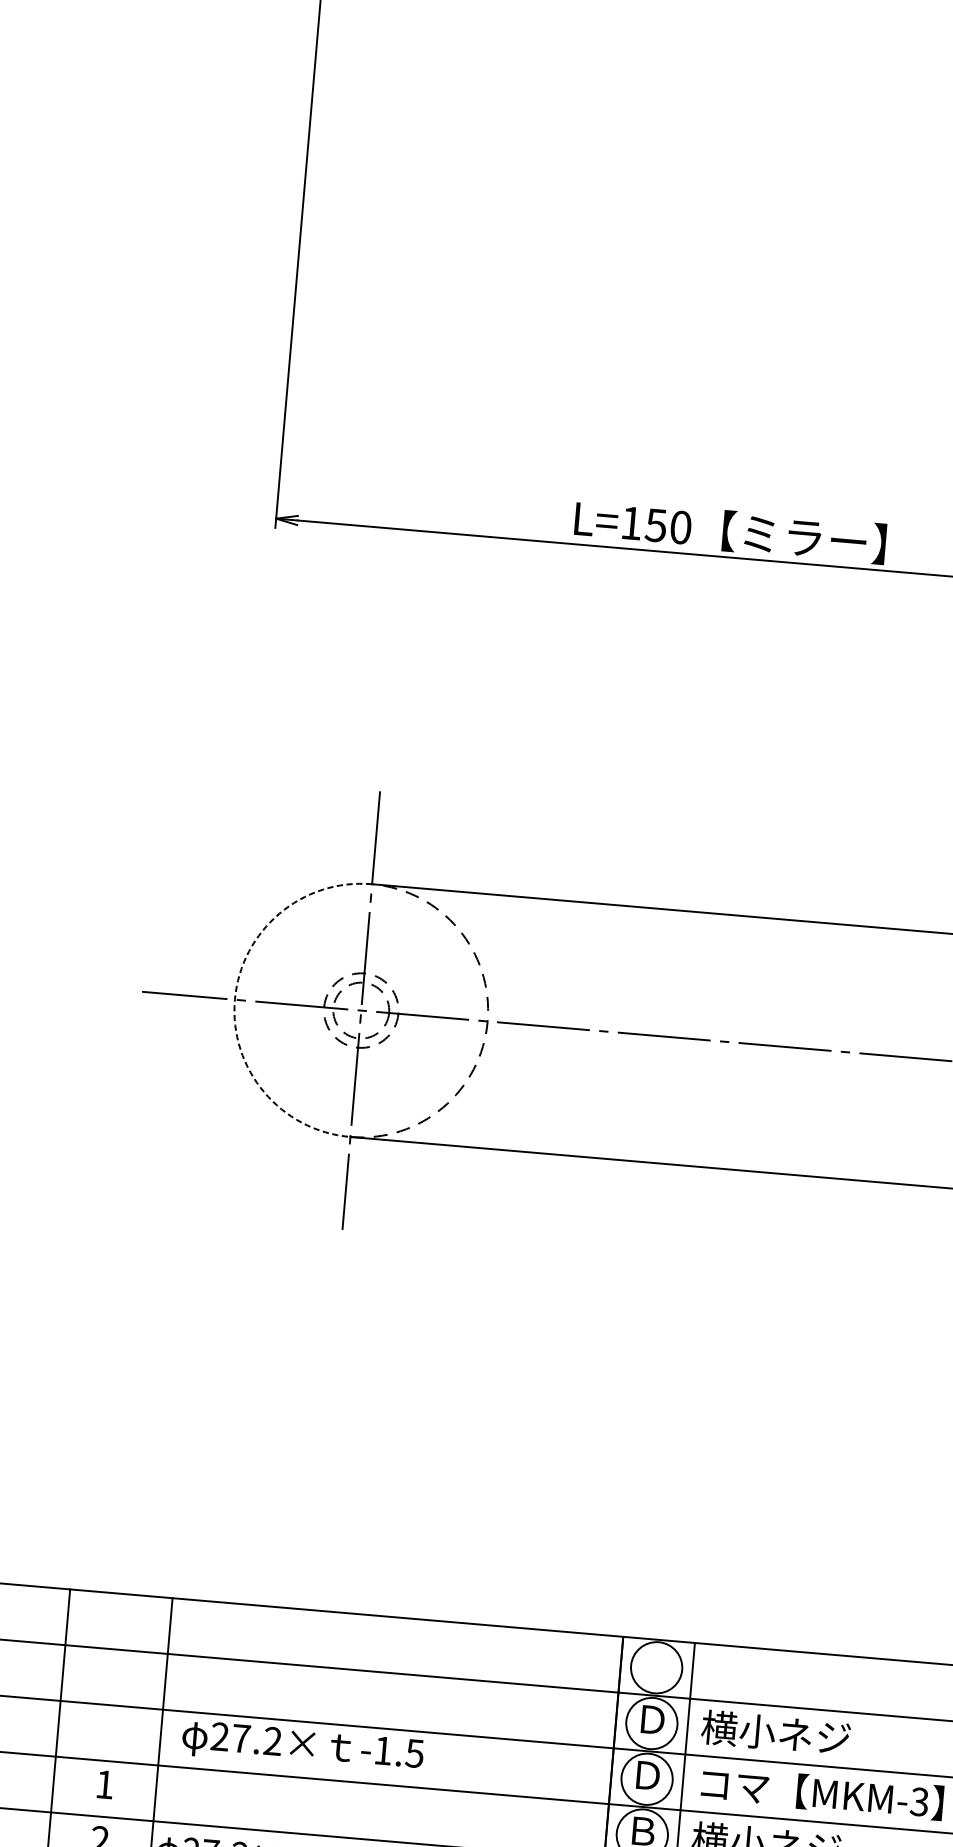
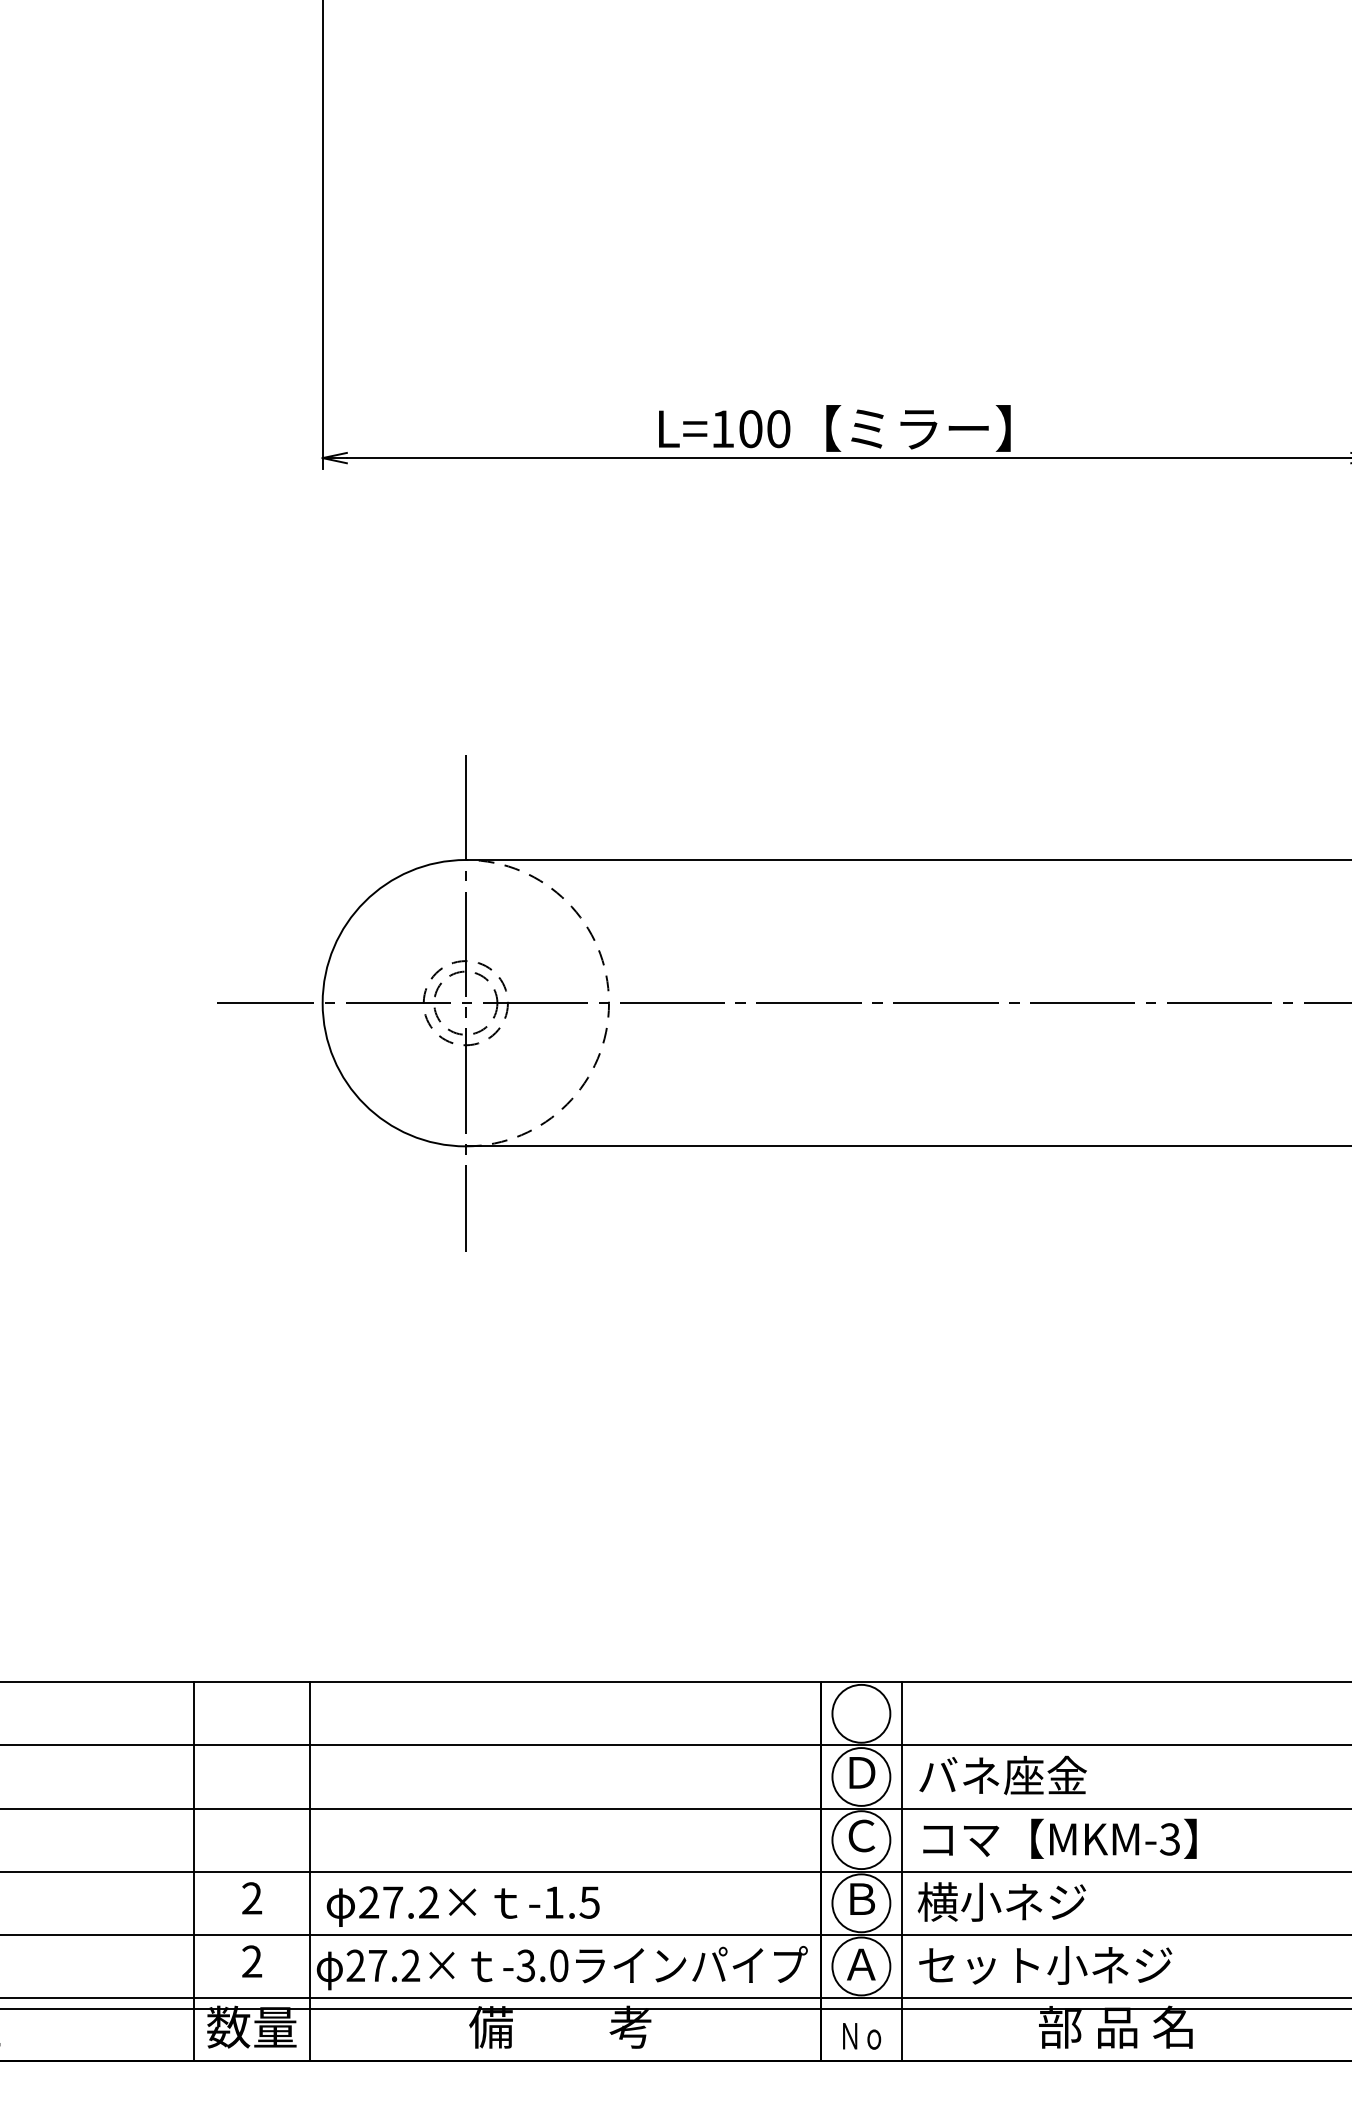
text: (655, 525) -> (750, 429), L=150 -> L=100
arc: (234, 1000) -> (322, 1003), dashed -> solid
text: (775, 1732) -> (1001, 1775), 横小ネジ -> バネ座金
text: (302, 1747) -> (462, 1906), moved
text: (647, 1775) -> (861, 1835), Ｄ -> Ｃ
text: (105, 1784) -> (252, 1898), 1 -> 2

